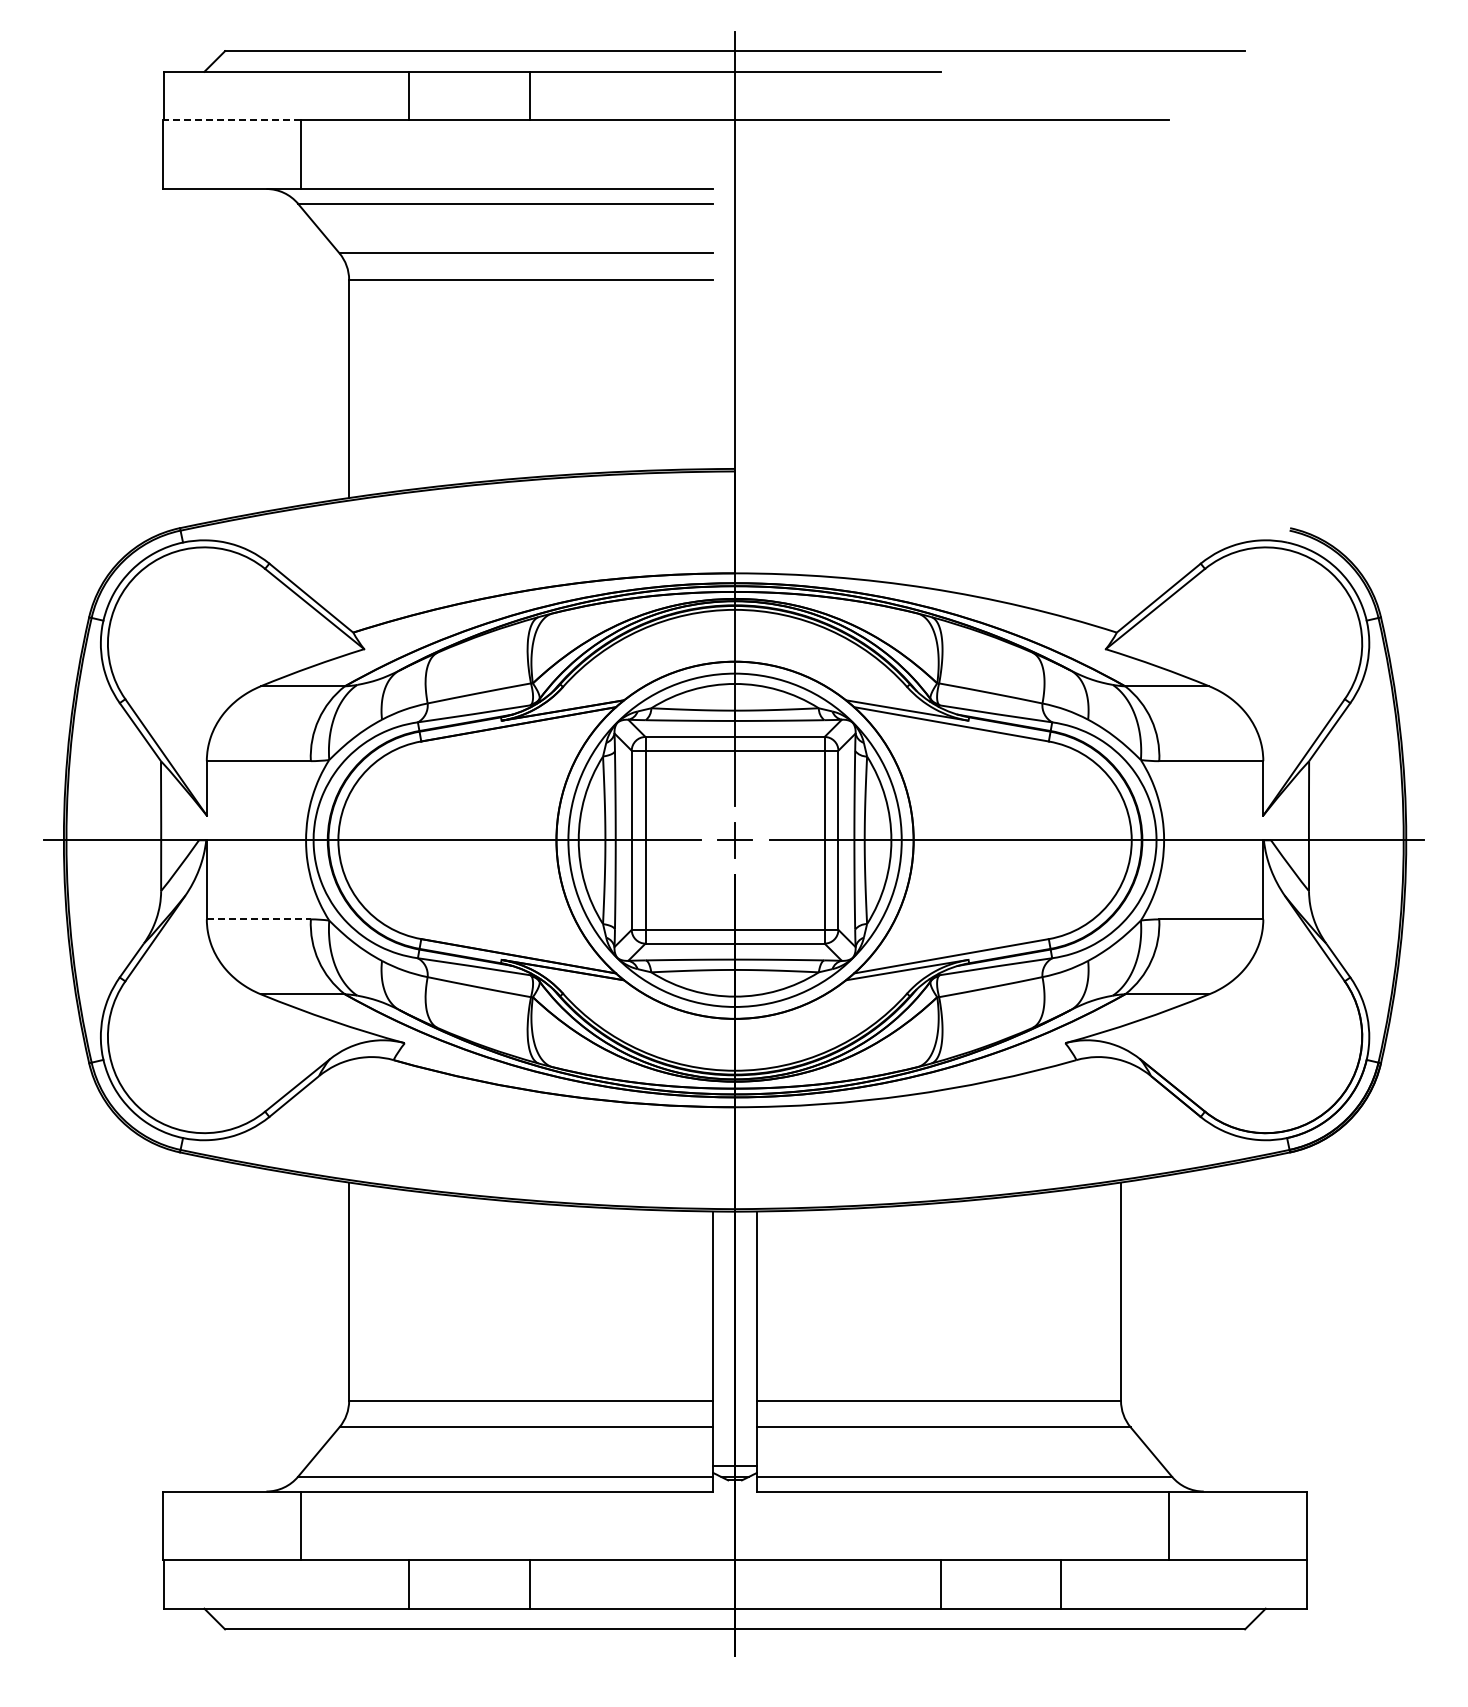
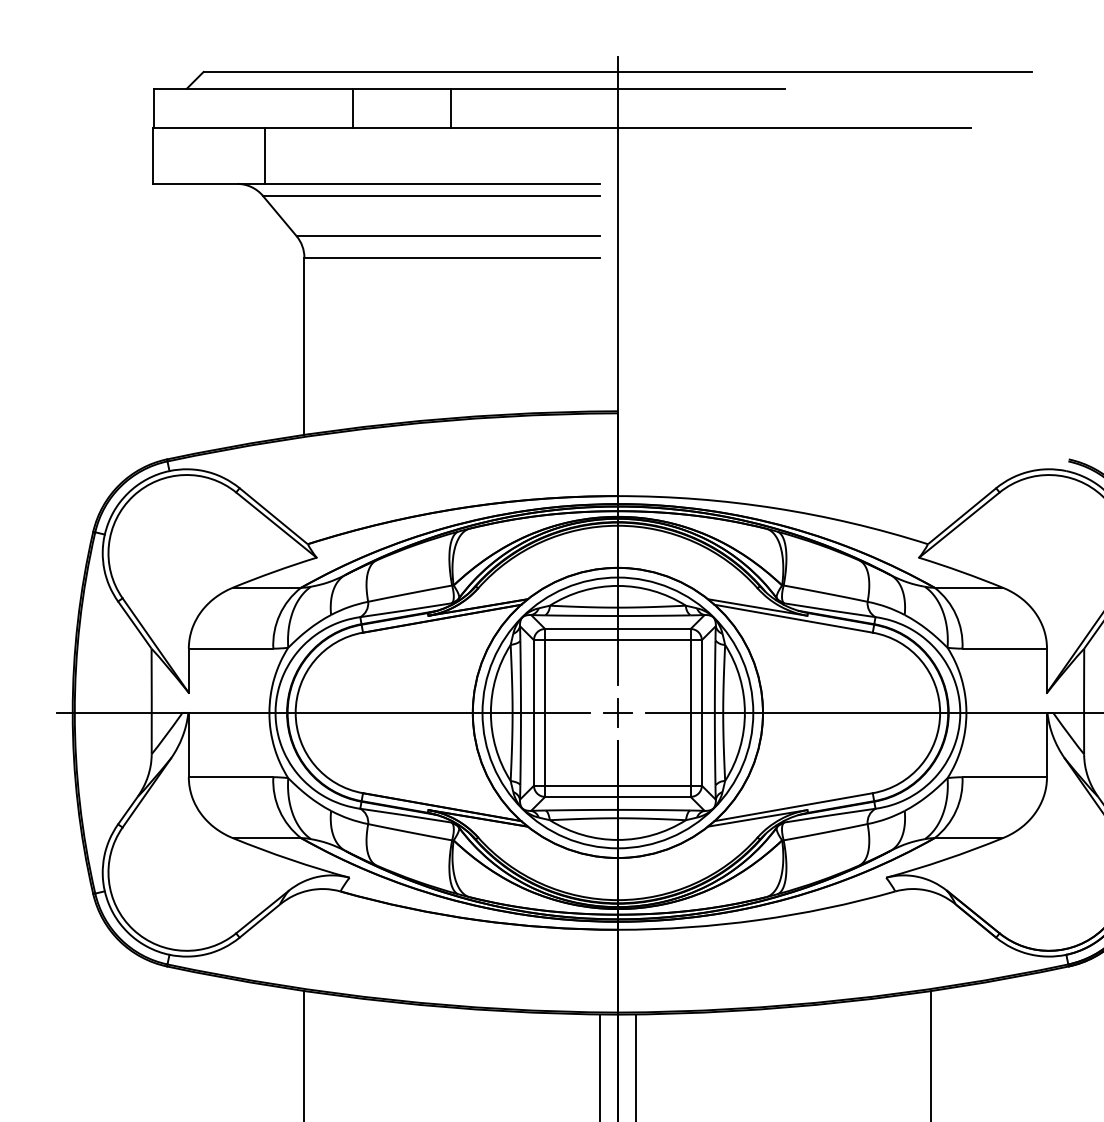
line: (231, 120) -> (208, 128), dashed -> solid
line: (259, 919) -> (231, 777), dashed -> solid

